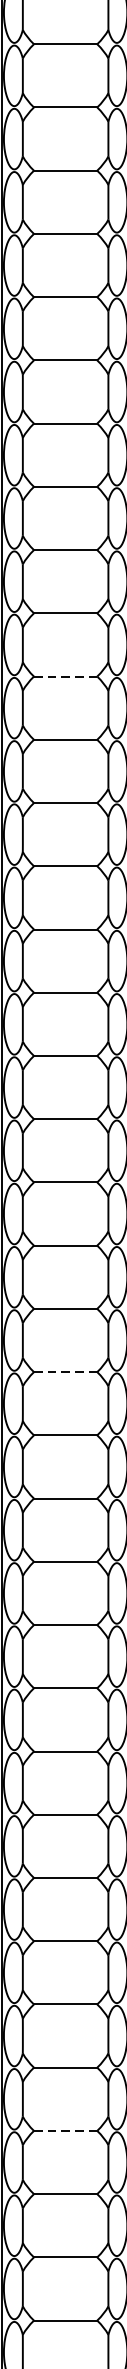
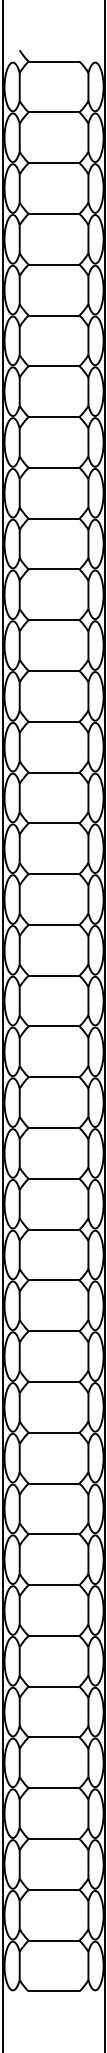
line: (66, 676) -> (54, 620), dashed -> solid
line: (66, 1371) -> (54, 1178), dashed -> solid
line: (66, 2131) -> (54, 1788), dashed -> solid

